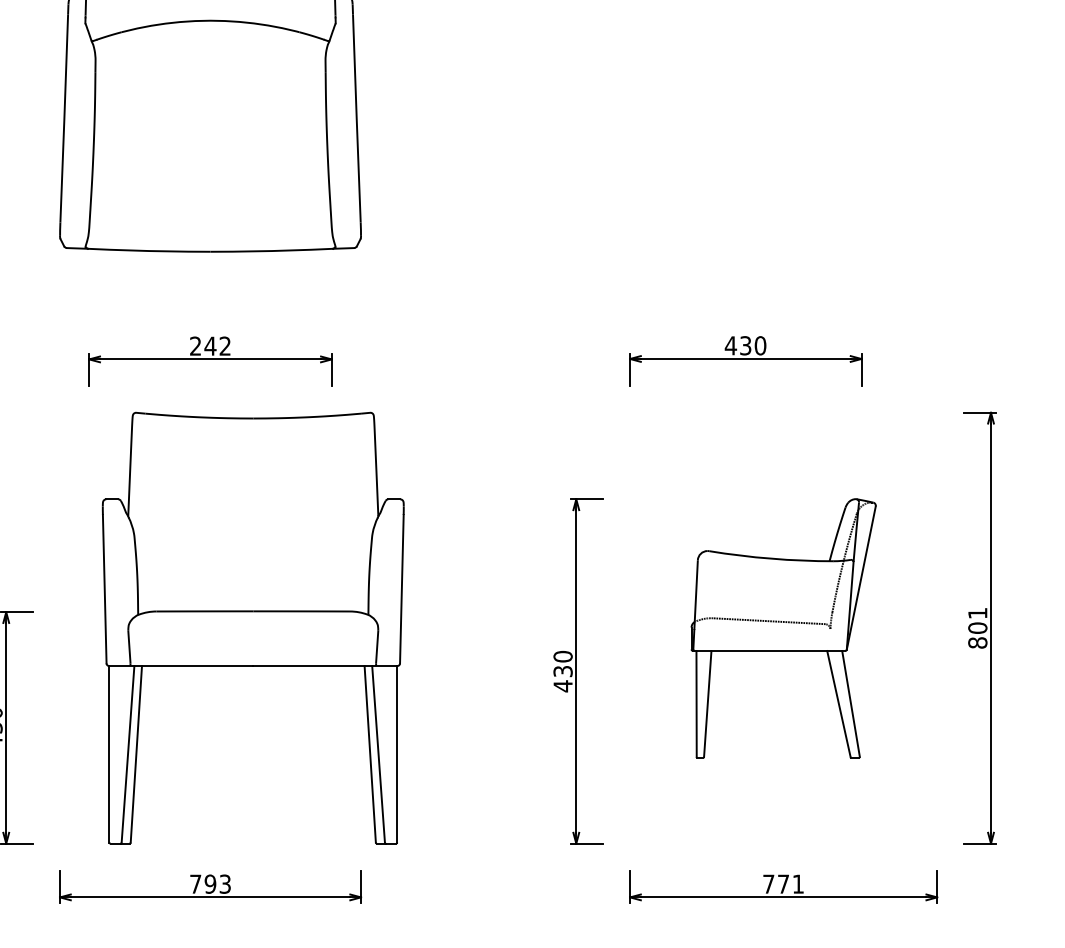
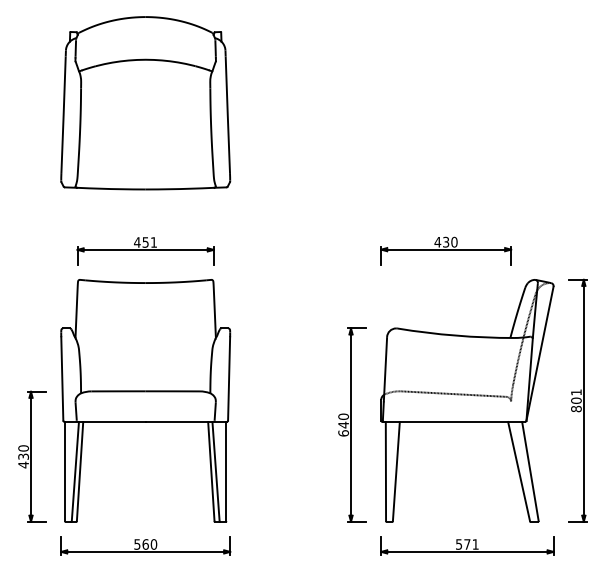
text: (210, 346) -> (145, 242), 242 -> 451
part: (252, 627) -> (145, 400), moved
part: (783, 627) -> (467, 400), size x1.67
text: (562, 677) -> (343, 428), 430 -> 640
text: (210, 884) -> (145, 544), 793 -> 560
text: (769, 884) -> (459, 544), 771 -> 571

